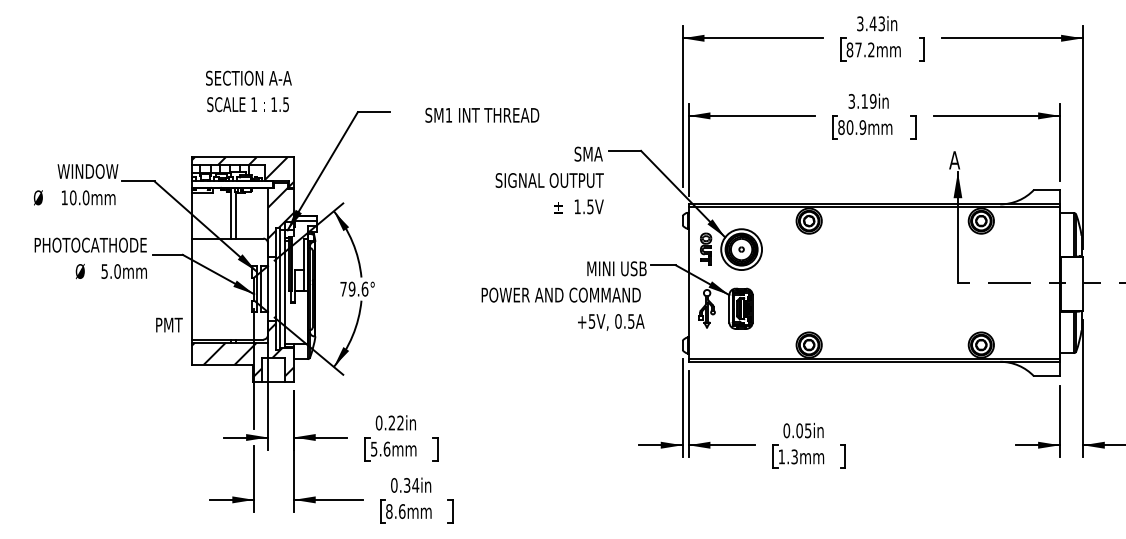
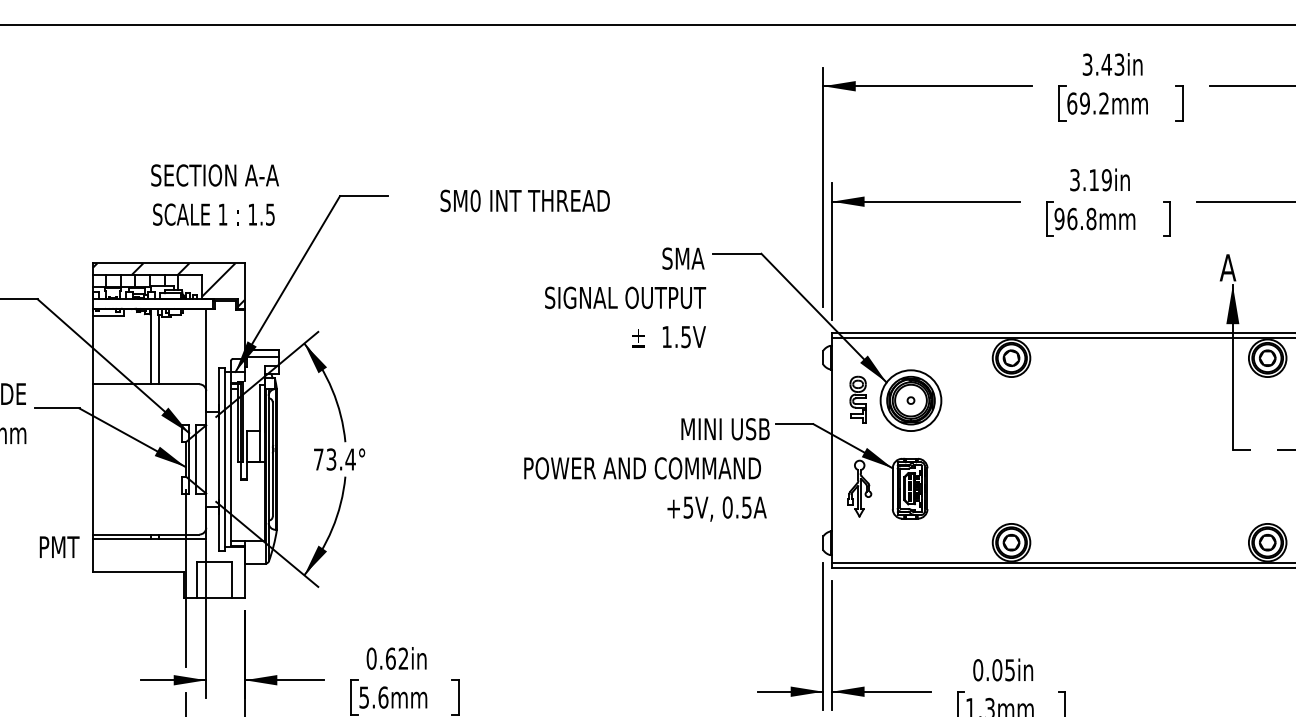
text: (853, 49) -> (1077, 102), 87.2mm -> 69.2mm
text: (248, 91) -> (214, 195), moved
text: (448, 114) -> (474, 199), SM1 -> SM0
text: (852, 127) -> (1075, 218), 80.9mm -> 96.8mm
hatch: (280, 212) -> (224, 345), removed
text: (358, 288) -> (340, 458), 79.6° -> 73.4°
text: (169, 324) -> (59, 546), moved
hatch: (242, 350) -> (168, 550), removed
text: (391, 422) -> (390, 657), 0.22in -> 0.62in

